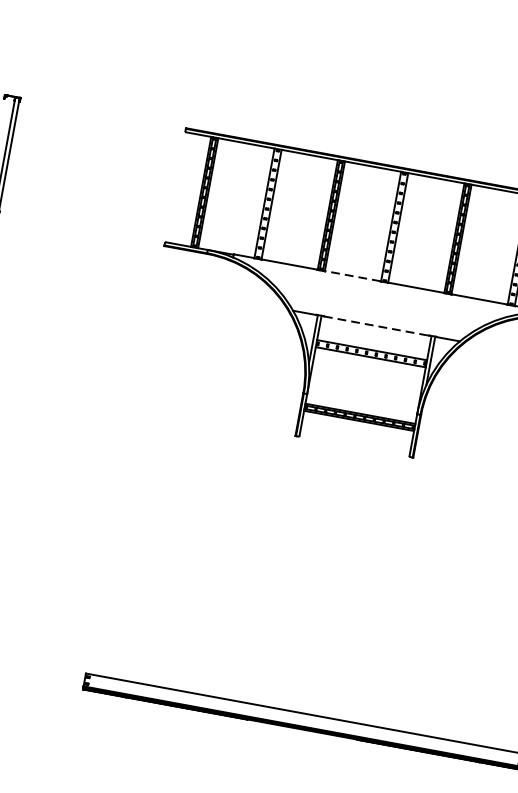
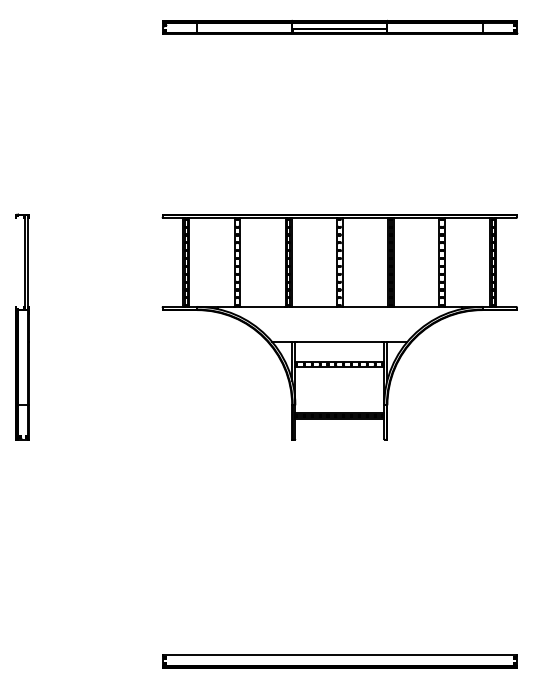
line: (352, 275) -> (313, 306), dashed -> solid
line: (377, 326) -> (340, 342), dashed -> solid

